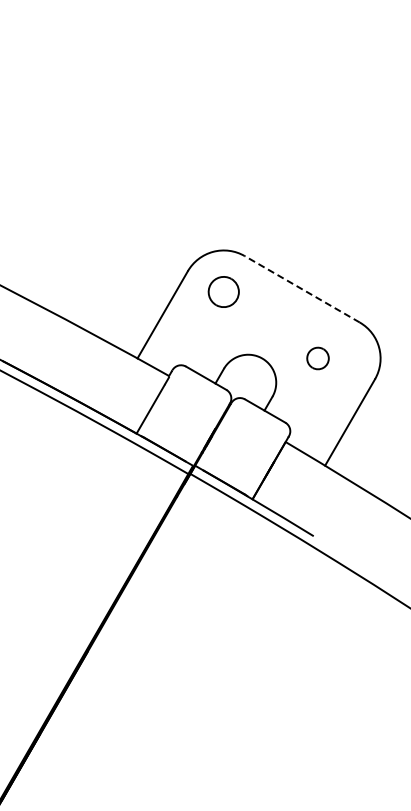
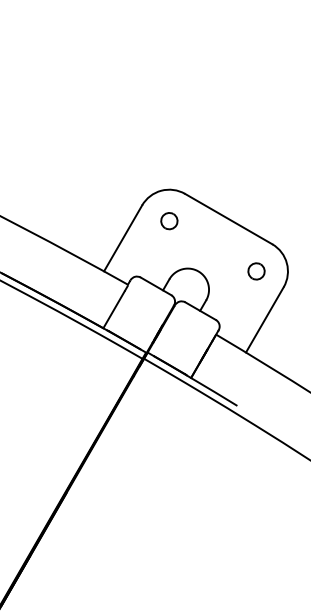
line: (301, 289) -> (228, 219), dashed -> solid
part: (223, 291) -> (169, 220), size x0.71
part: (317, 358) -> (256, 271), moved

